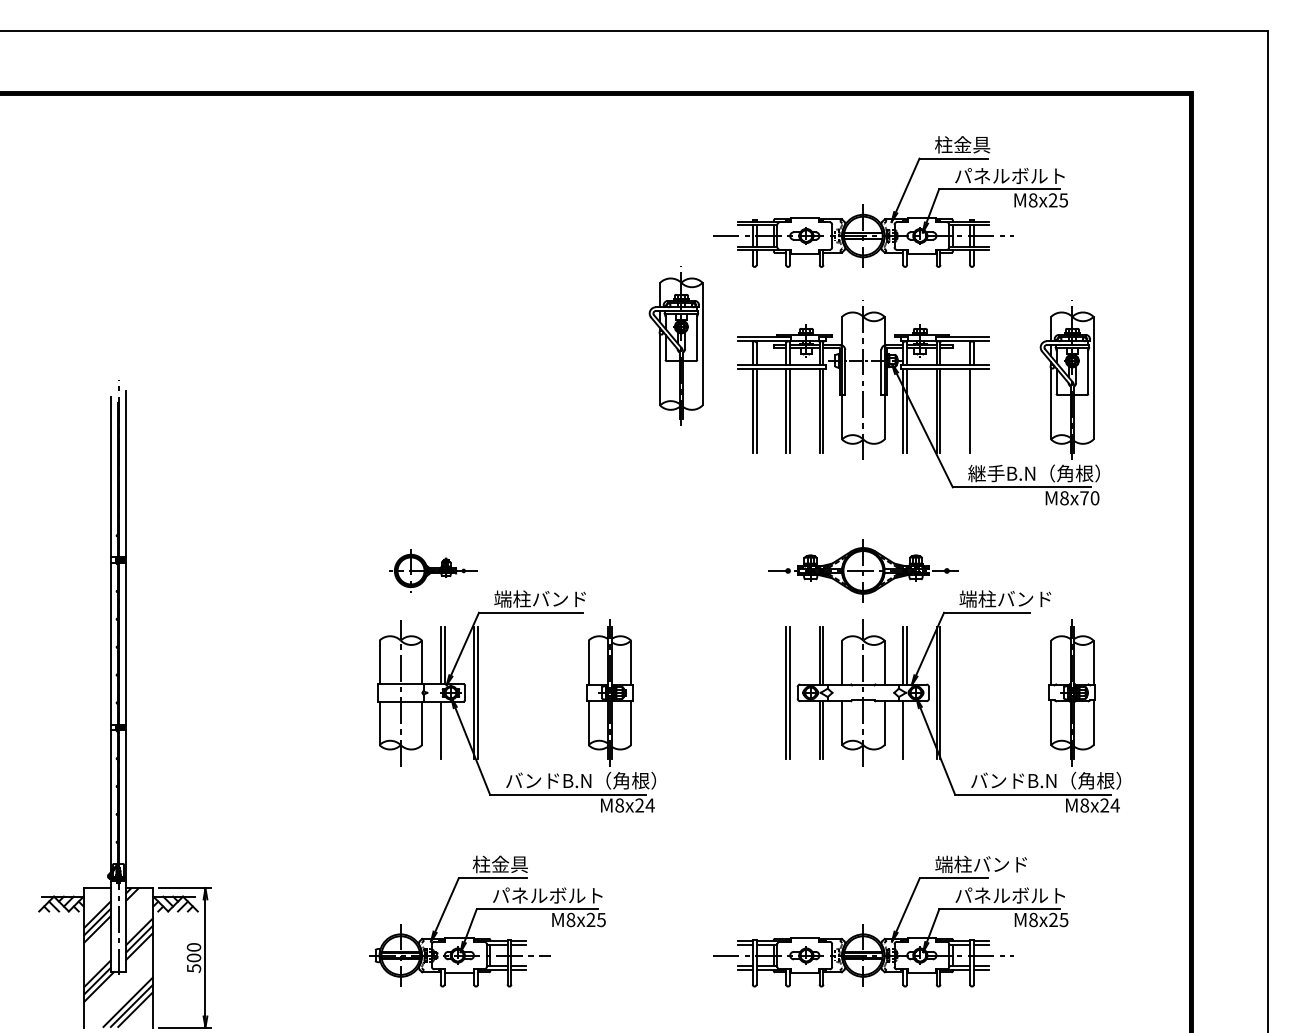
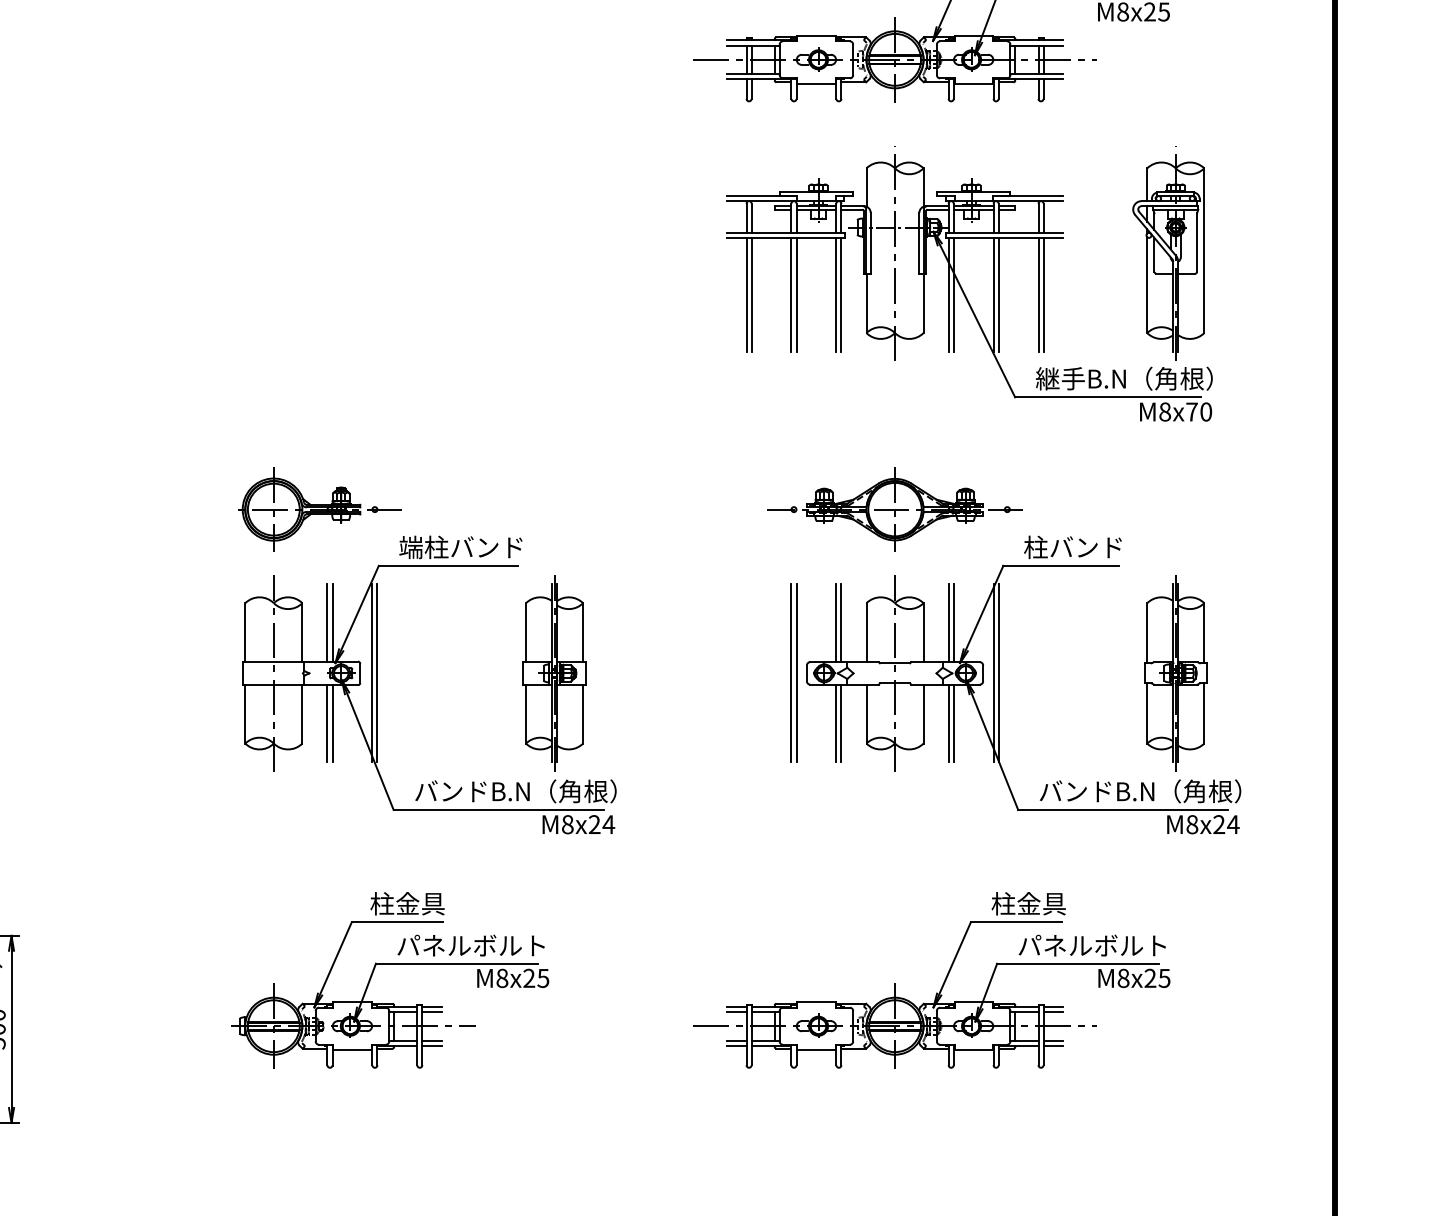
part: (675, 345) -> (642, 206), removed
line: (973, 410) -> (1042, 294), added
part: (434, 570) -> (319, 509), size x1.43
text: (1005, 598) -> (1085, 546), 端柱バンド -> 柱バンド
line: (444, 730) -> (332, 723), added
line: (907, 730) -> (954, 723), added
text: (980, 864) -> (1052, 903), 端柱バンド -> 柱金具

